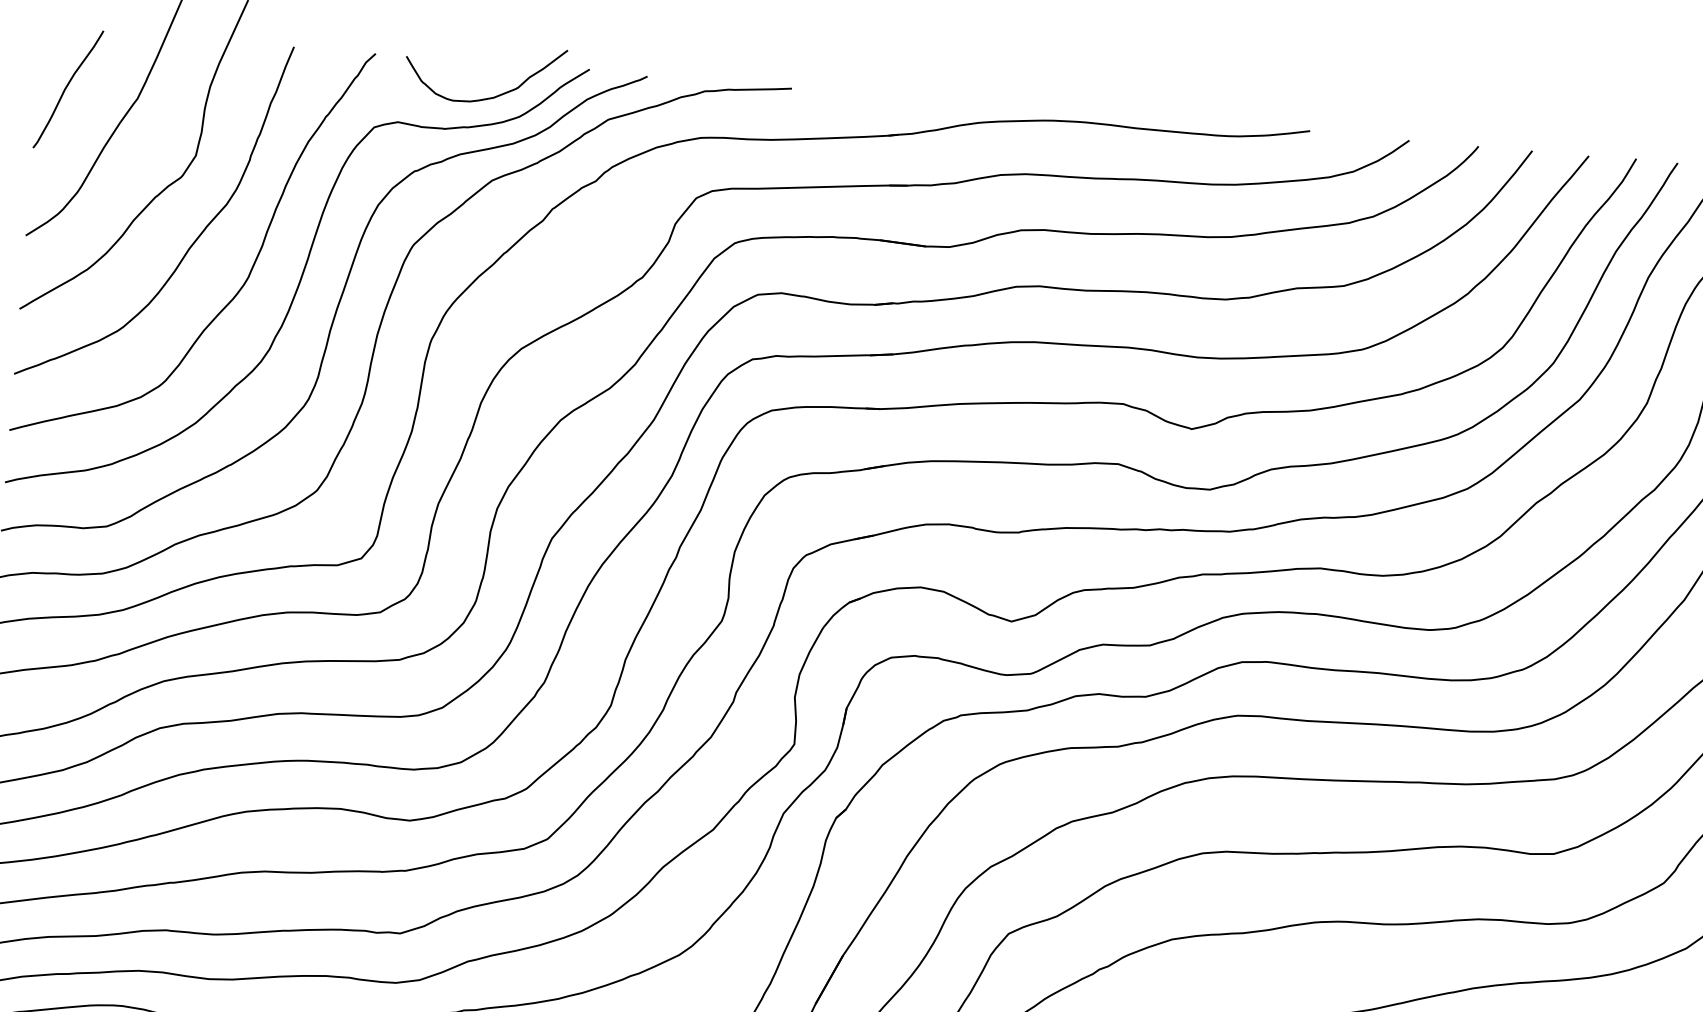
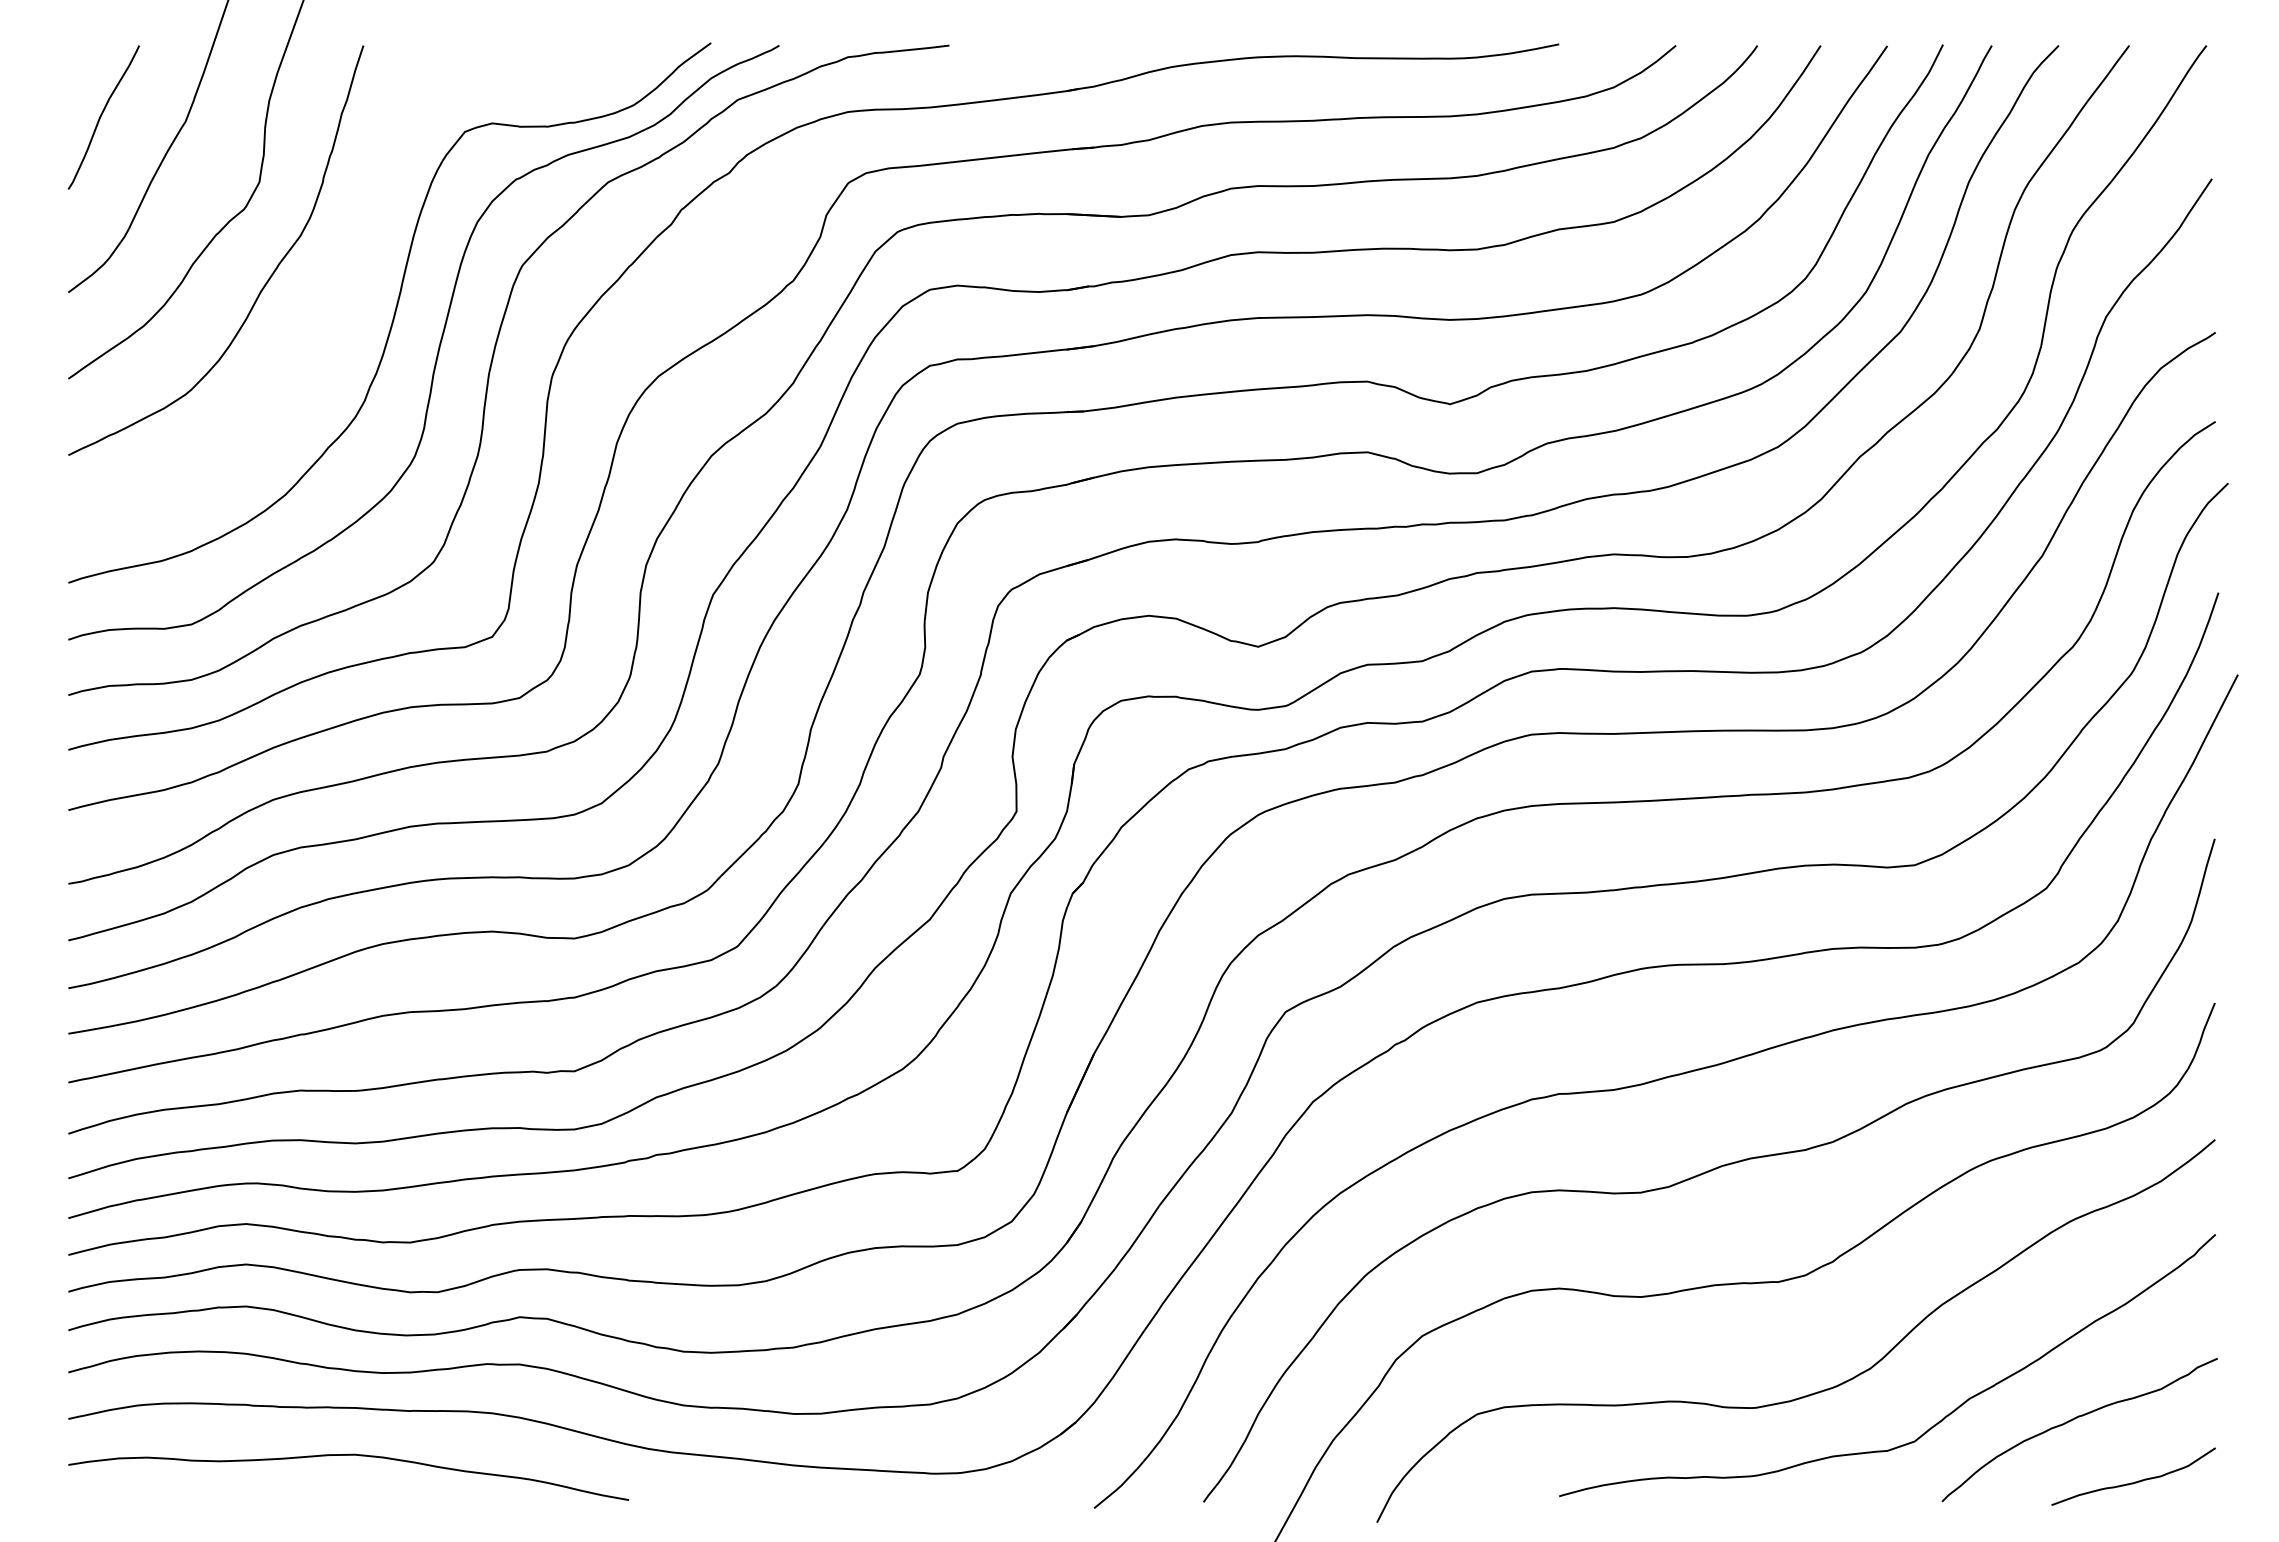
curve: (490, 97) -> (597, 85), removed
curve: (251, 267) -> (335, 307), removed

